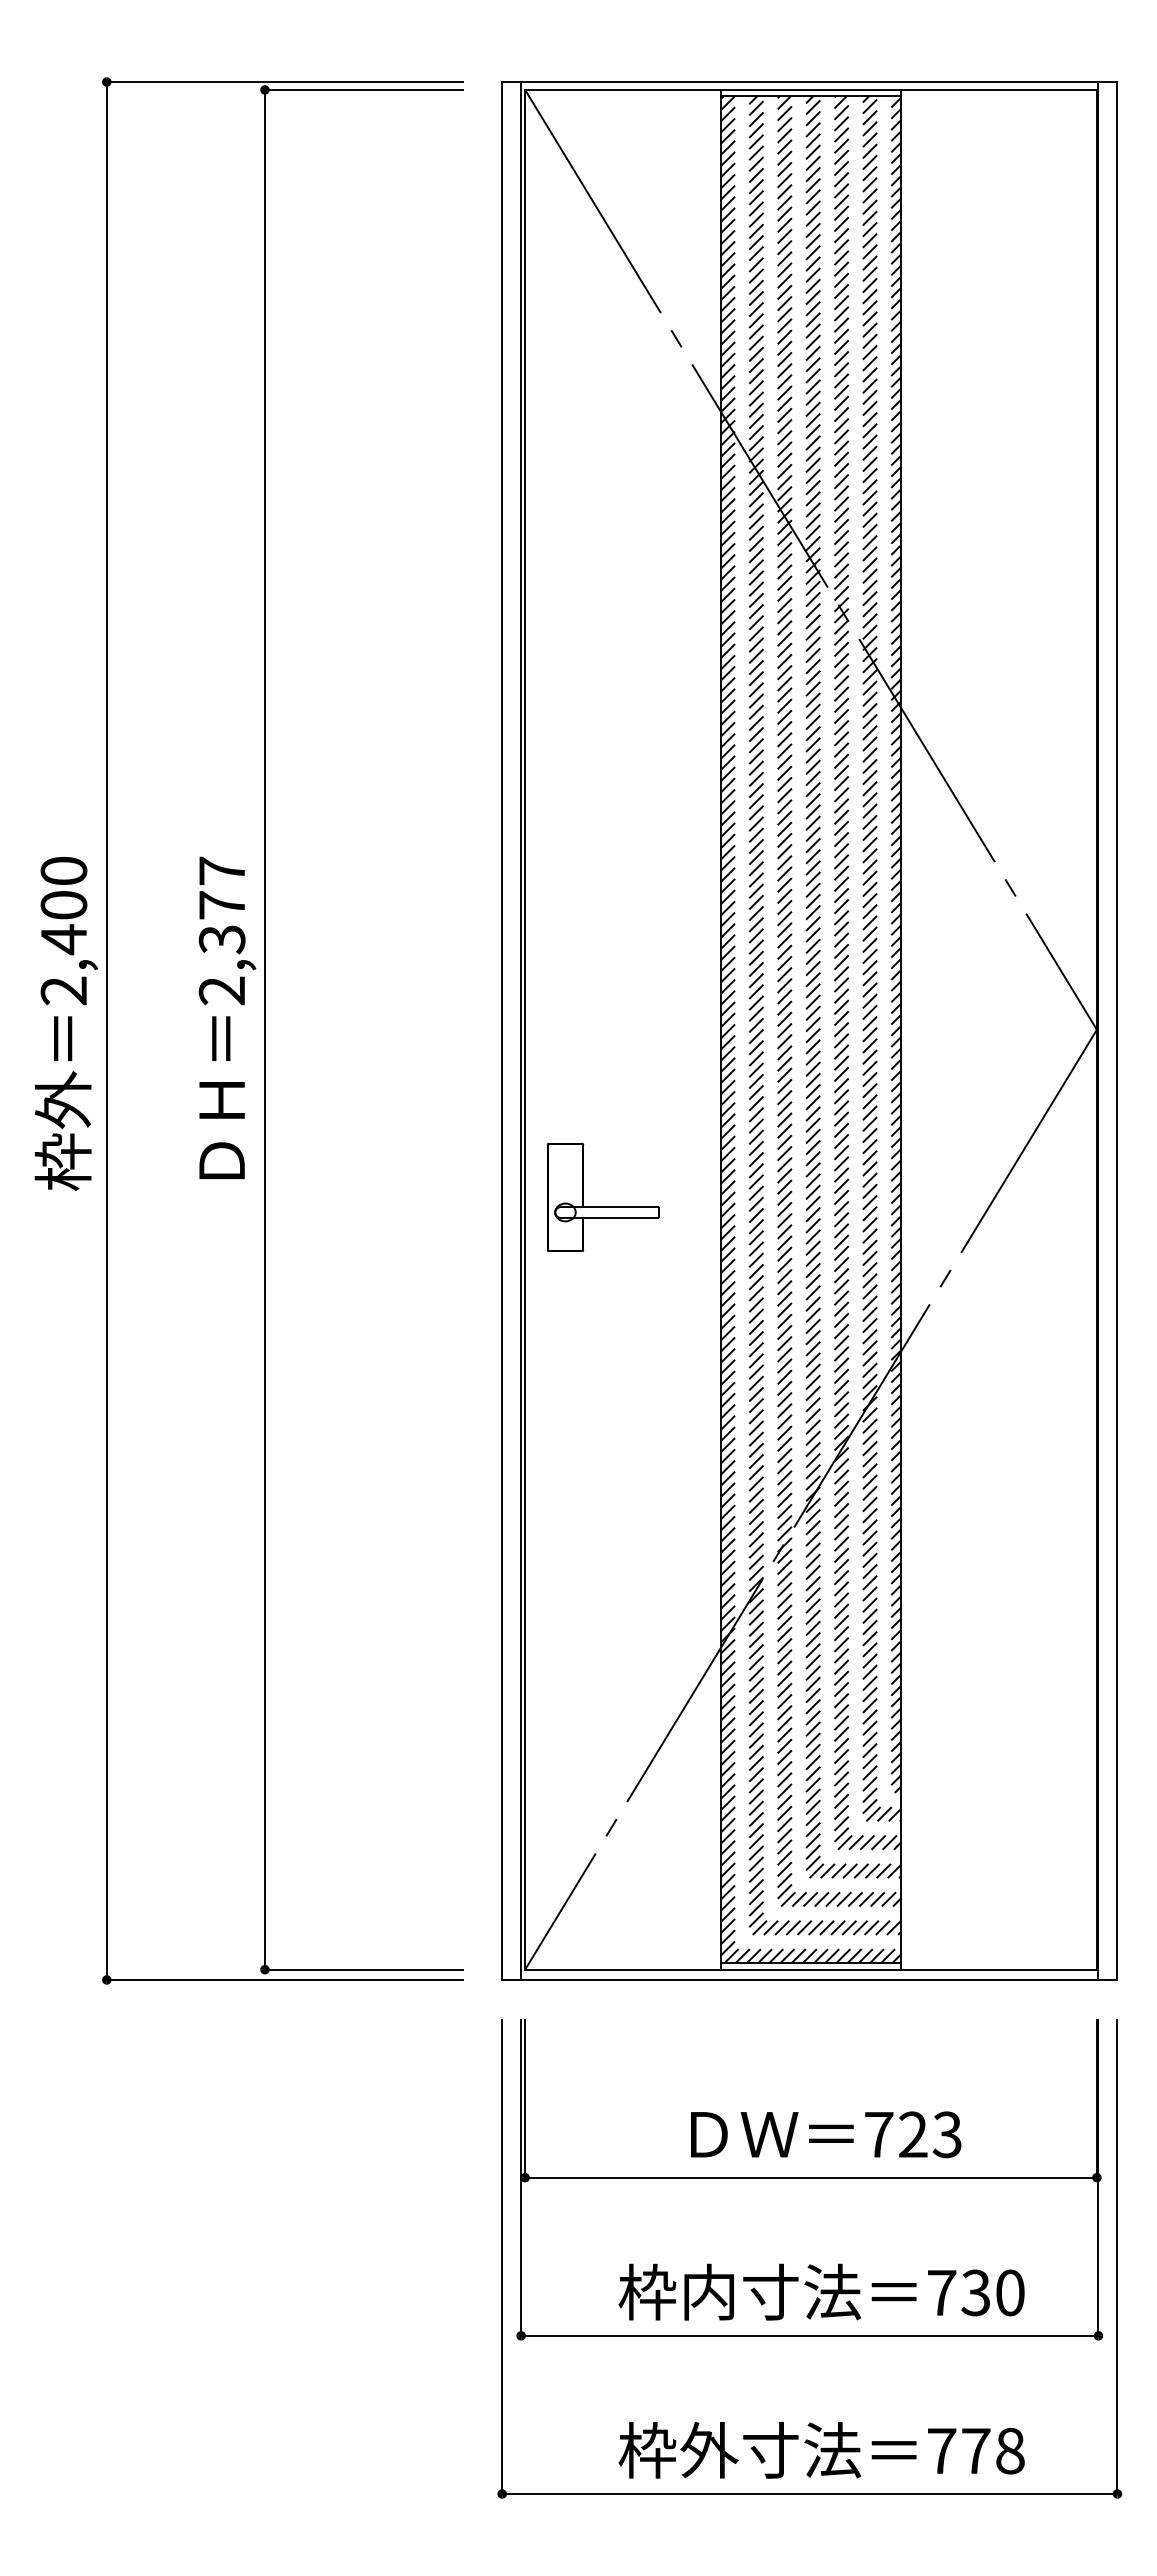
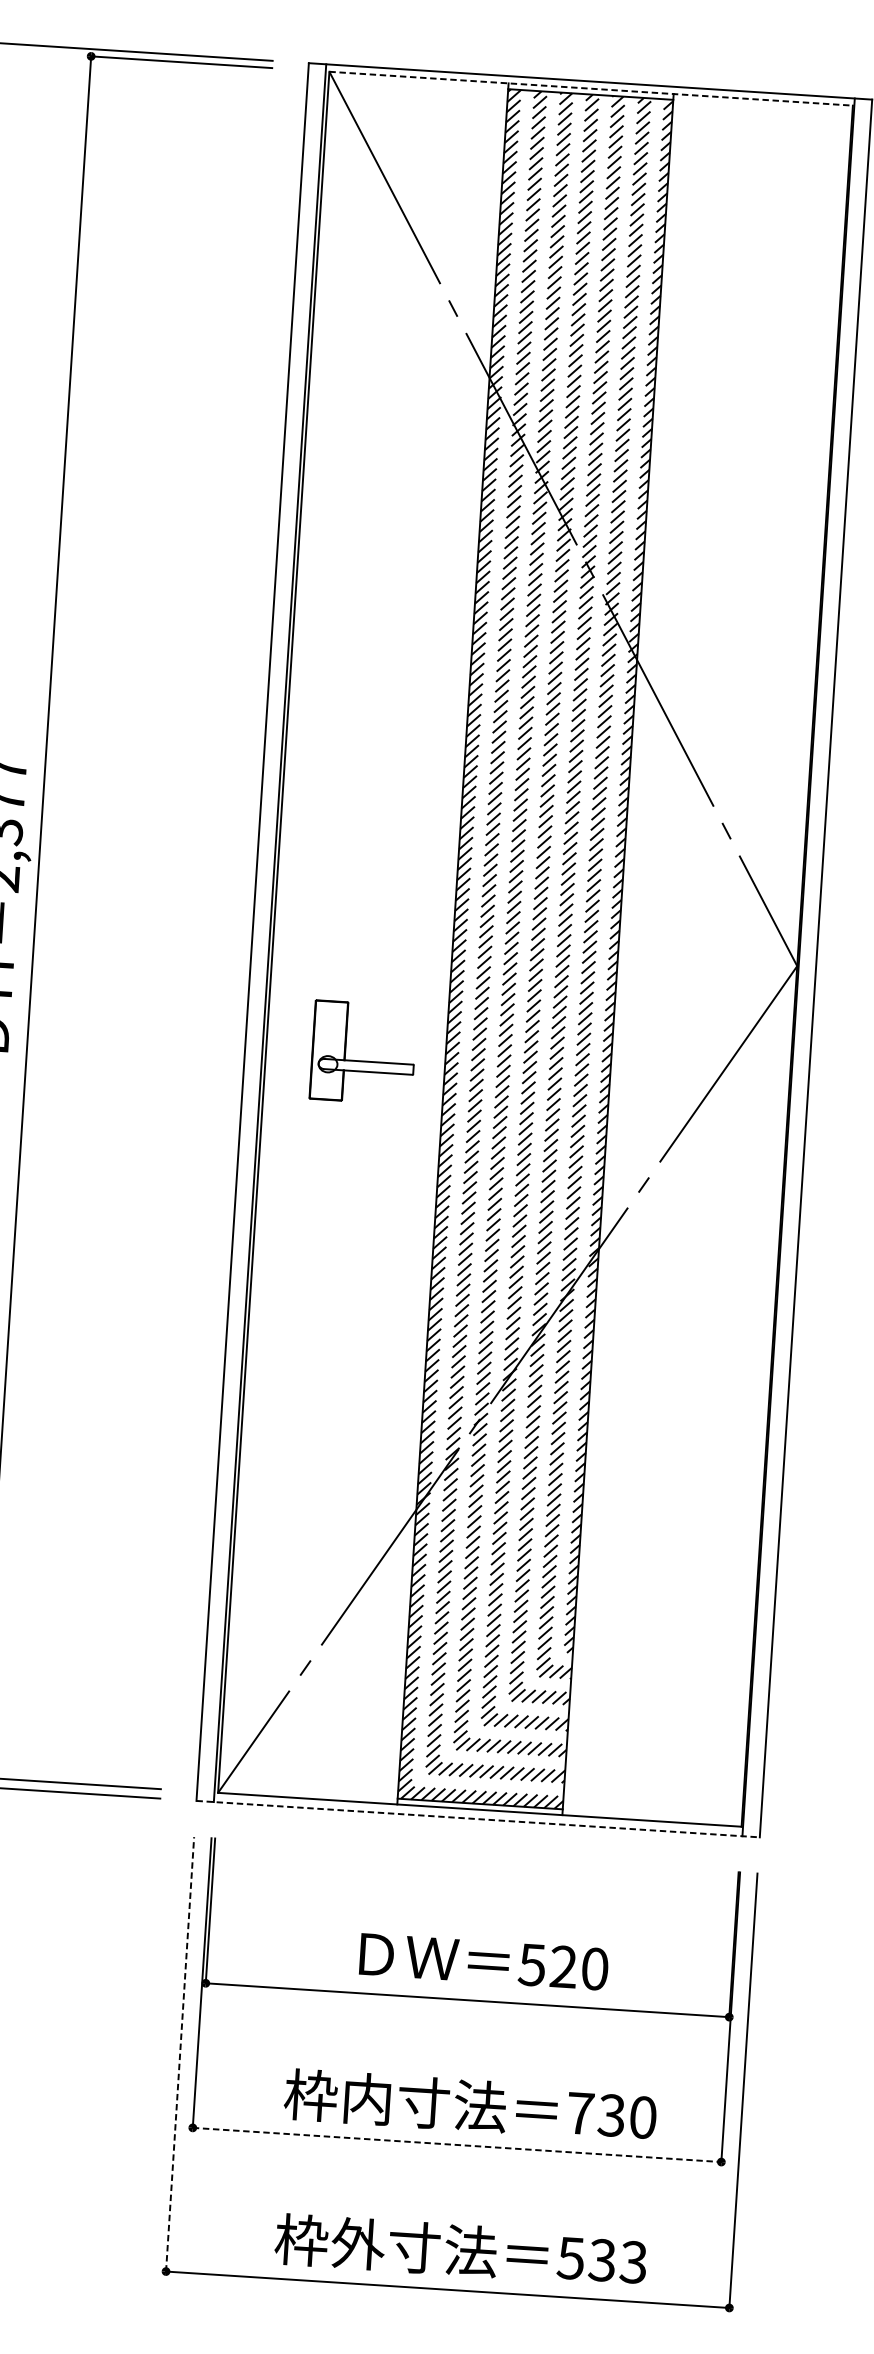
line: (811, 89) -> (591, 88), solid -> dashed
part: (602, 1206) -> (362, 1060), moved
line: (809, 1979) -> (477, 1818), solid -> dashed
text: (912, 2134) -> (563, 1966), 723 -> 520
line: (502, 2256) -> (180, 2054), solid -> dashed
line: (809, 2335) -> (456, 2144), solid -> dashed
text: (975, 2450) -> (601, 2259), 778 -> 533

